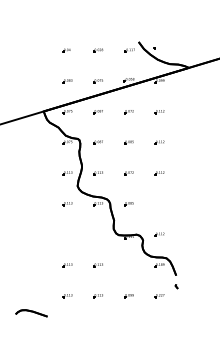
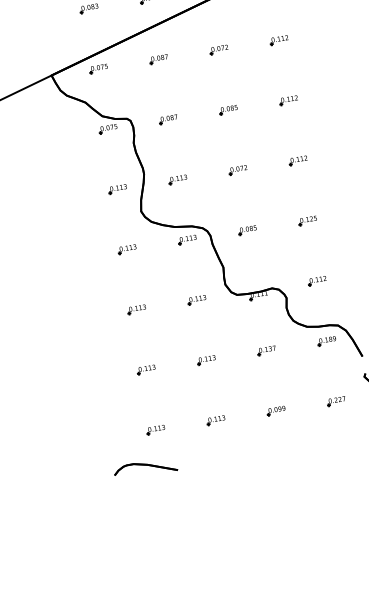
part: (159, 204) -> (307, 222), added
part: (67, 234) -> (136, 309), added
part: (97, 234) -> (195, 300), added
part: (128, 265) -> (265, 351), added
part: (31, 313) -> (145, 468), moved

